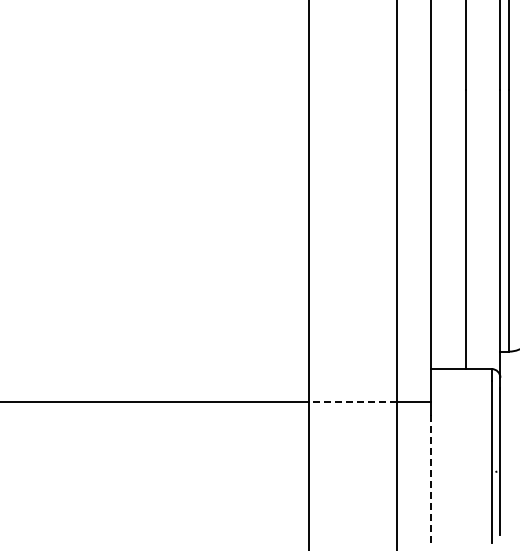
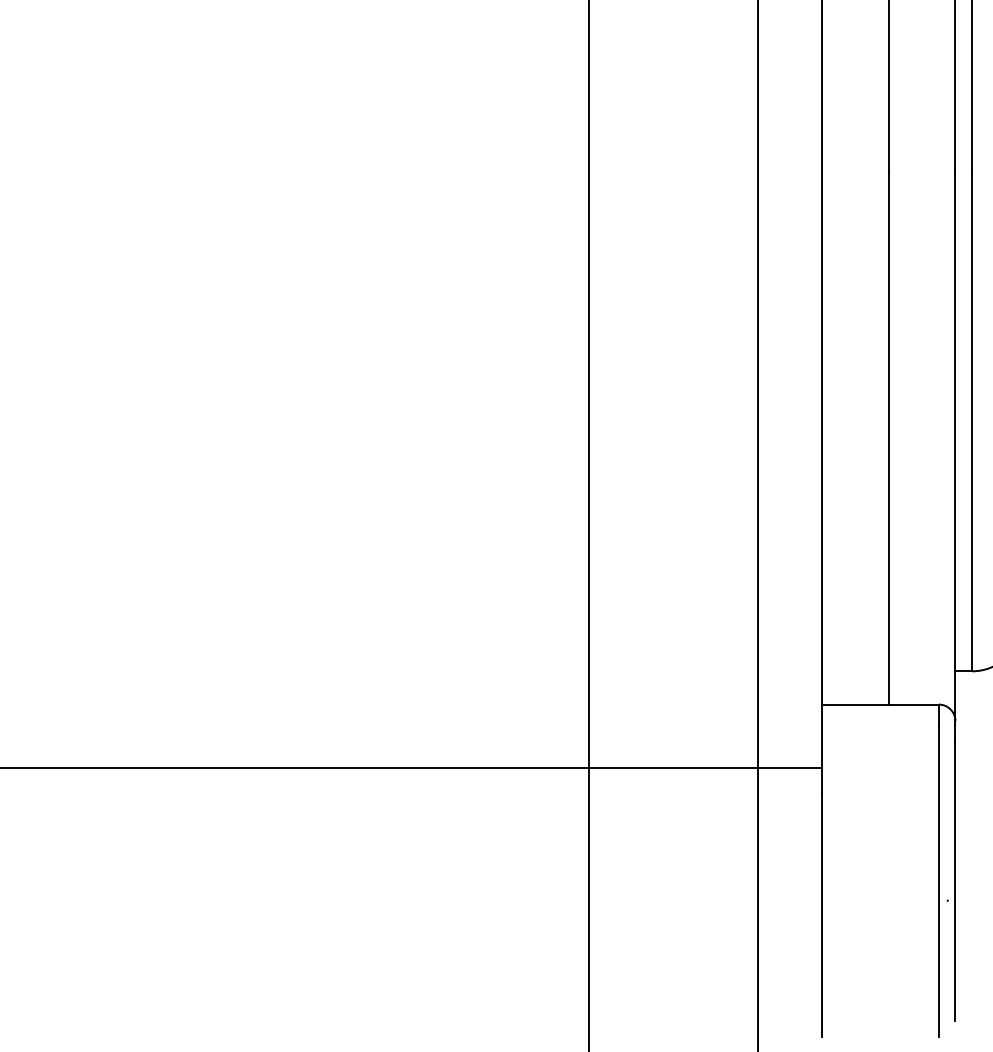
line: (352, 402) -> (673, 768), dashed -> solid
line: (430, 479) -> (821, 915), dashed -> solid

